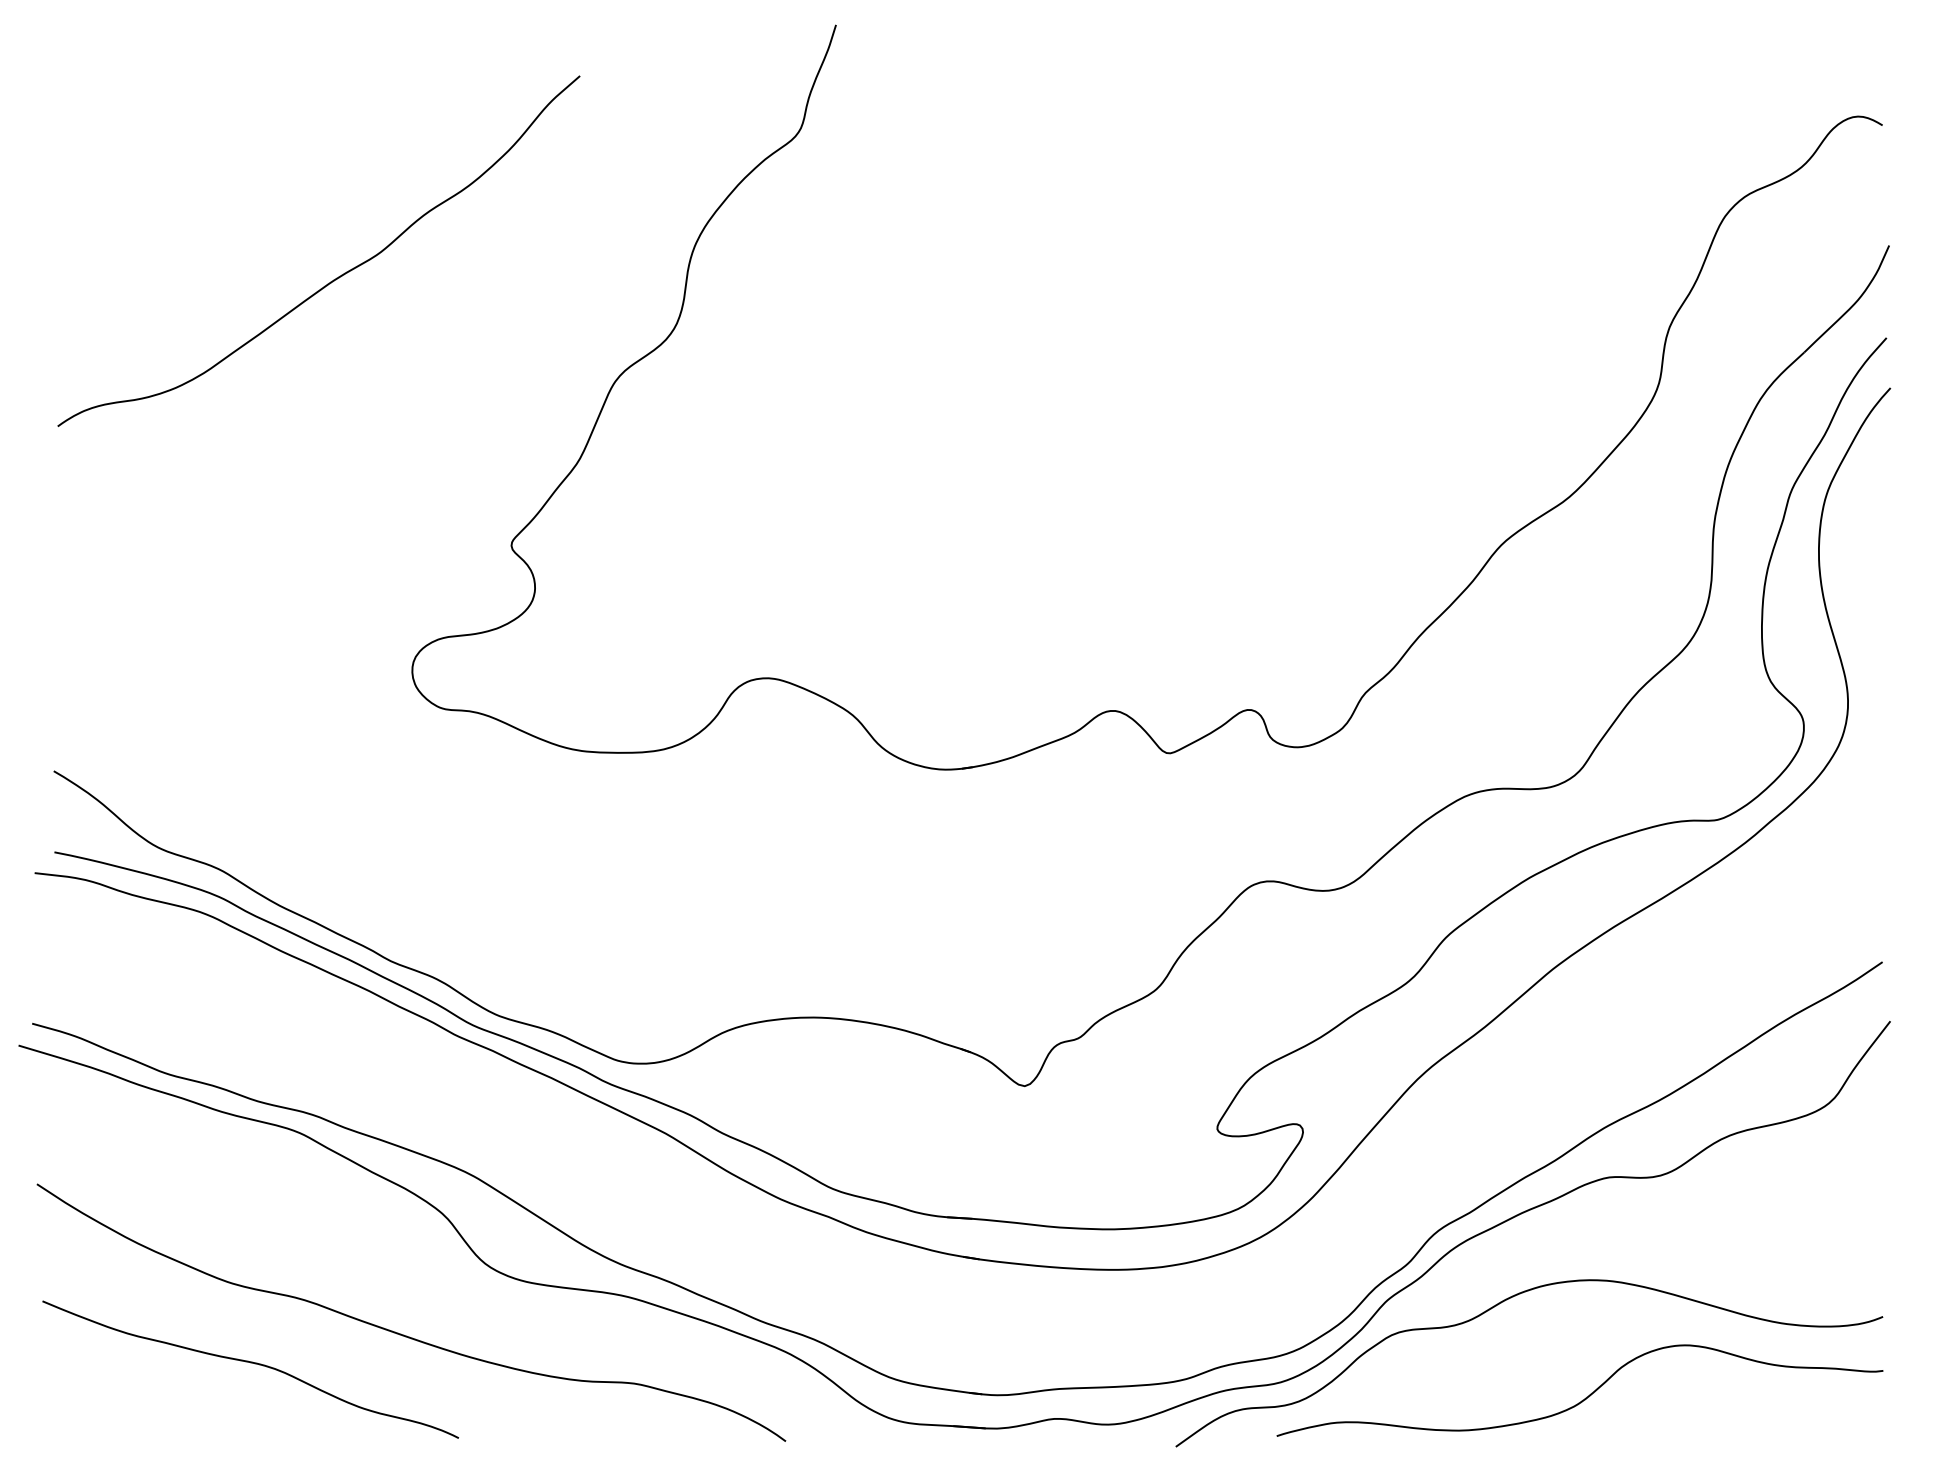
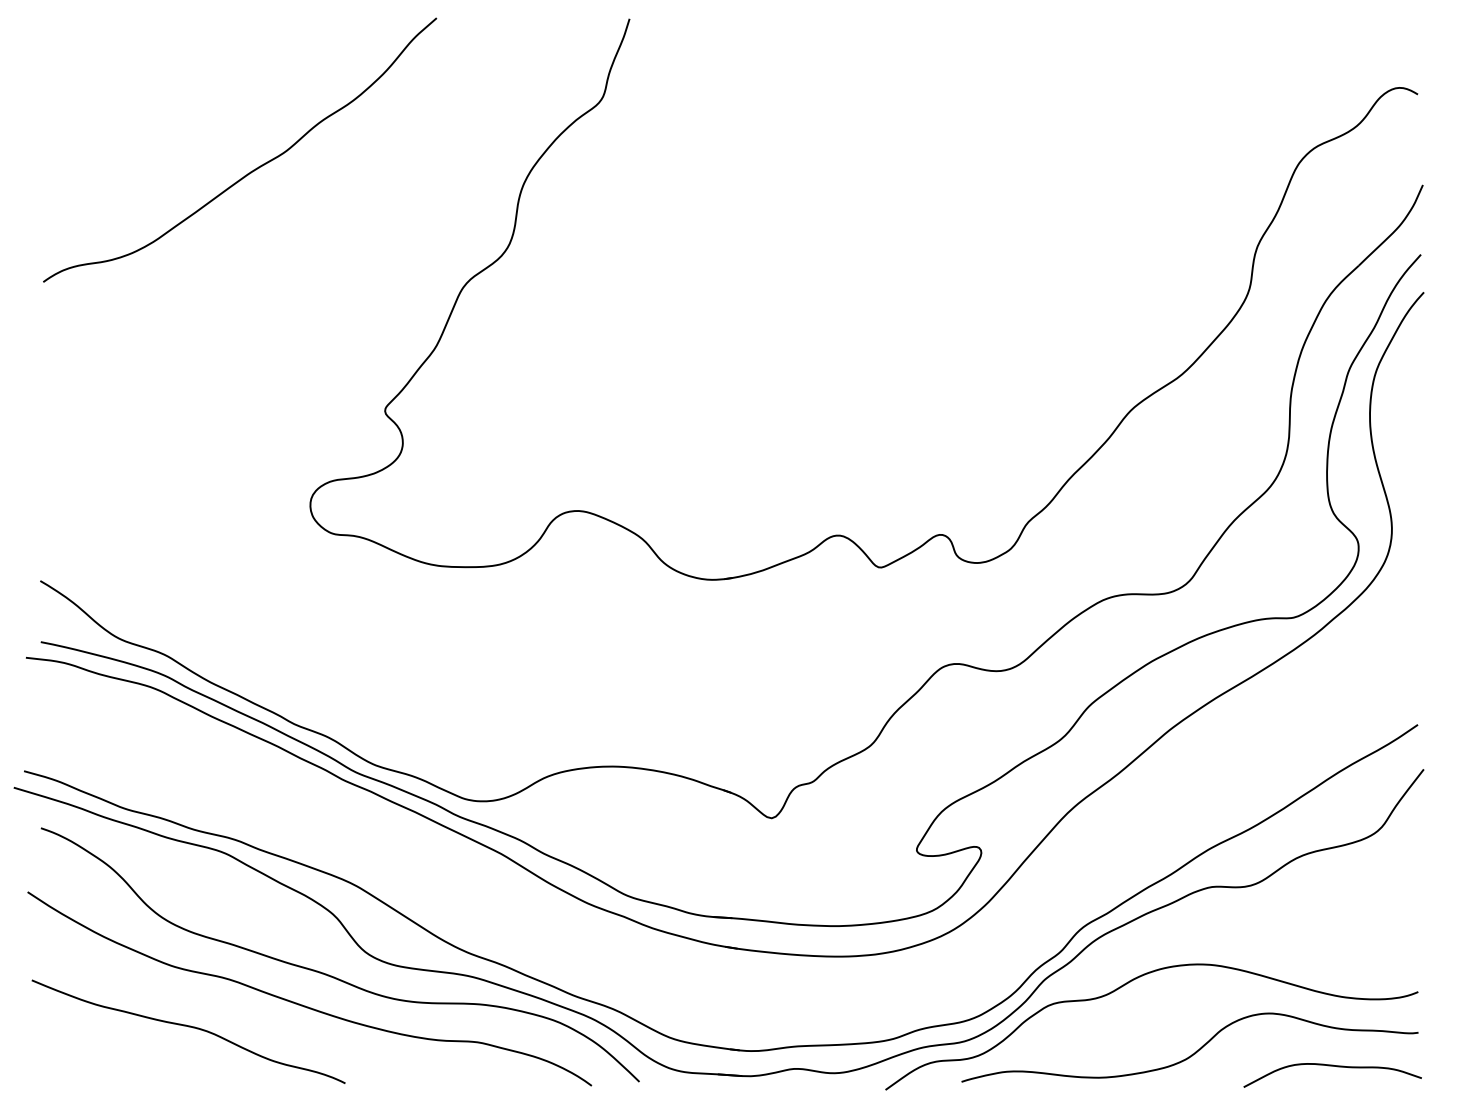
curve: (336, 277) -> (253, 169), moved
curve: (441, 1295) -> (332, 975), added
curve: (1769, 1415) -> (1332, 1066), added

